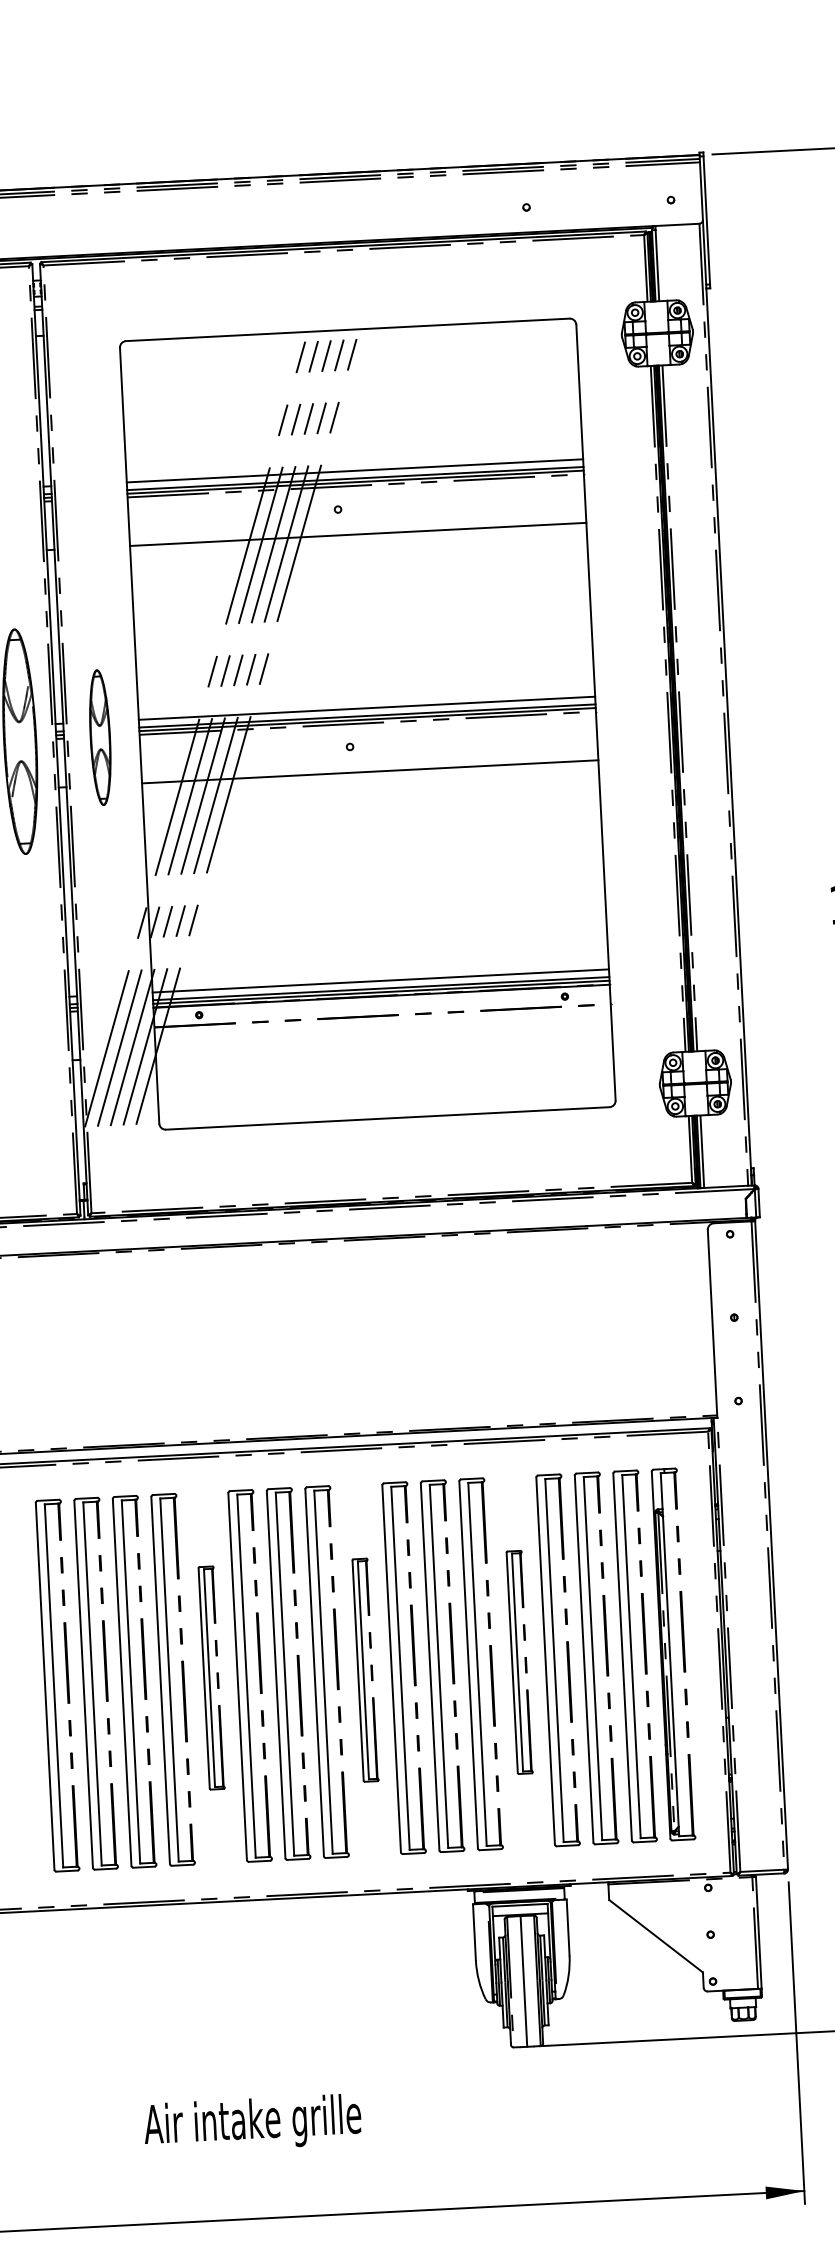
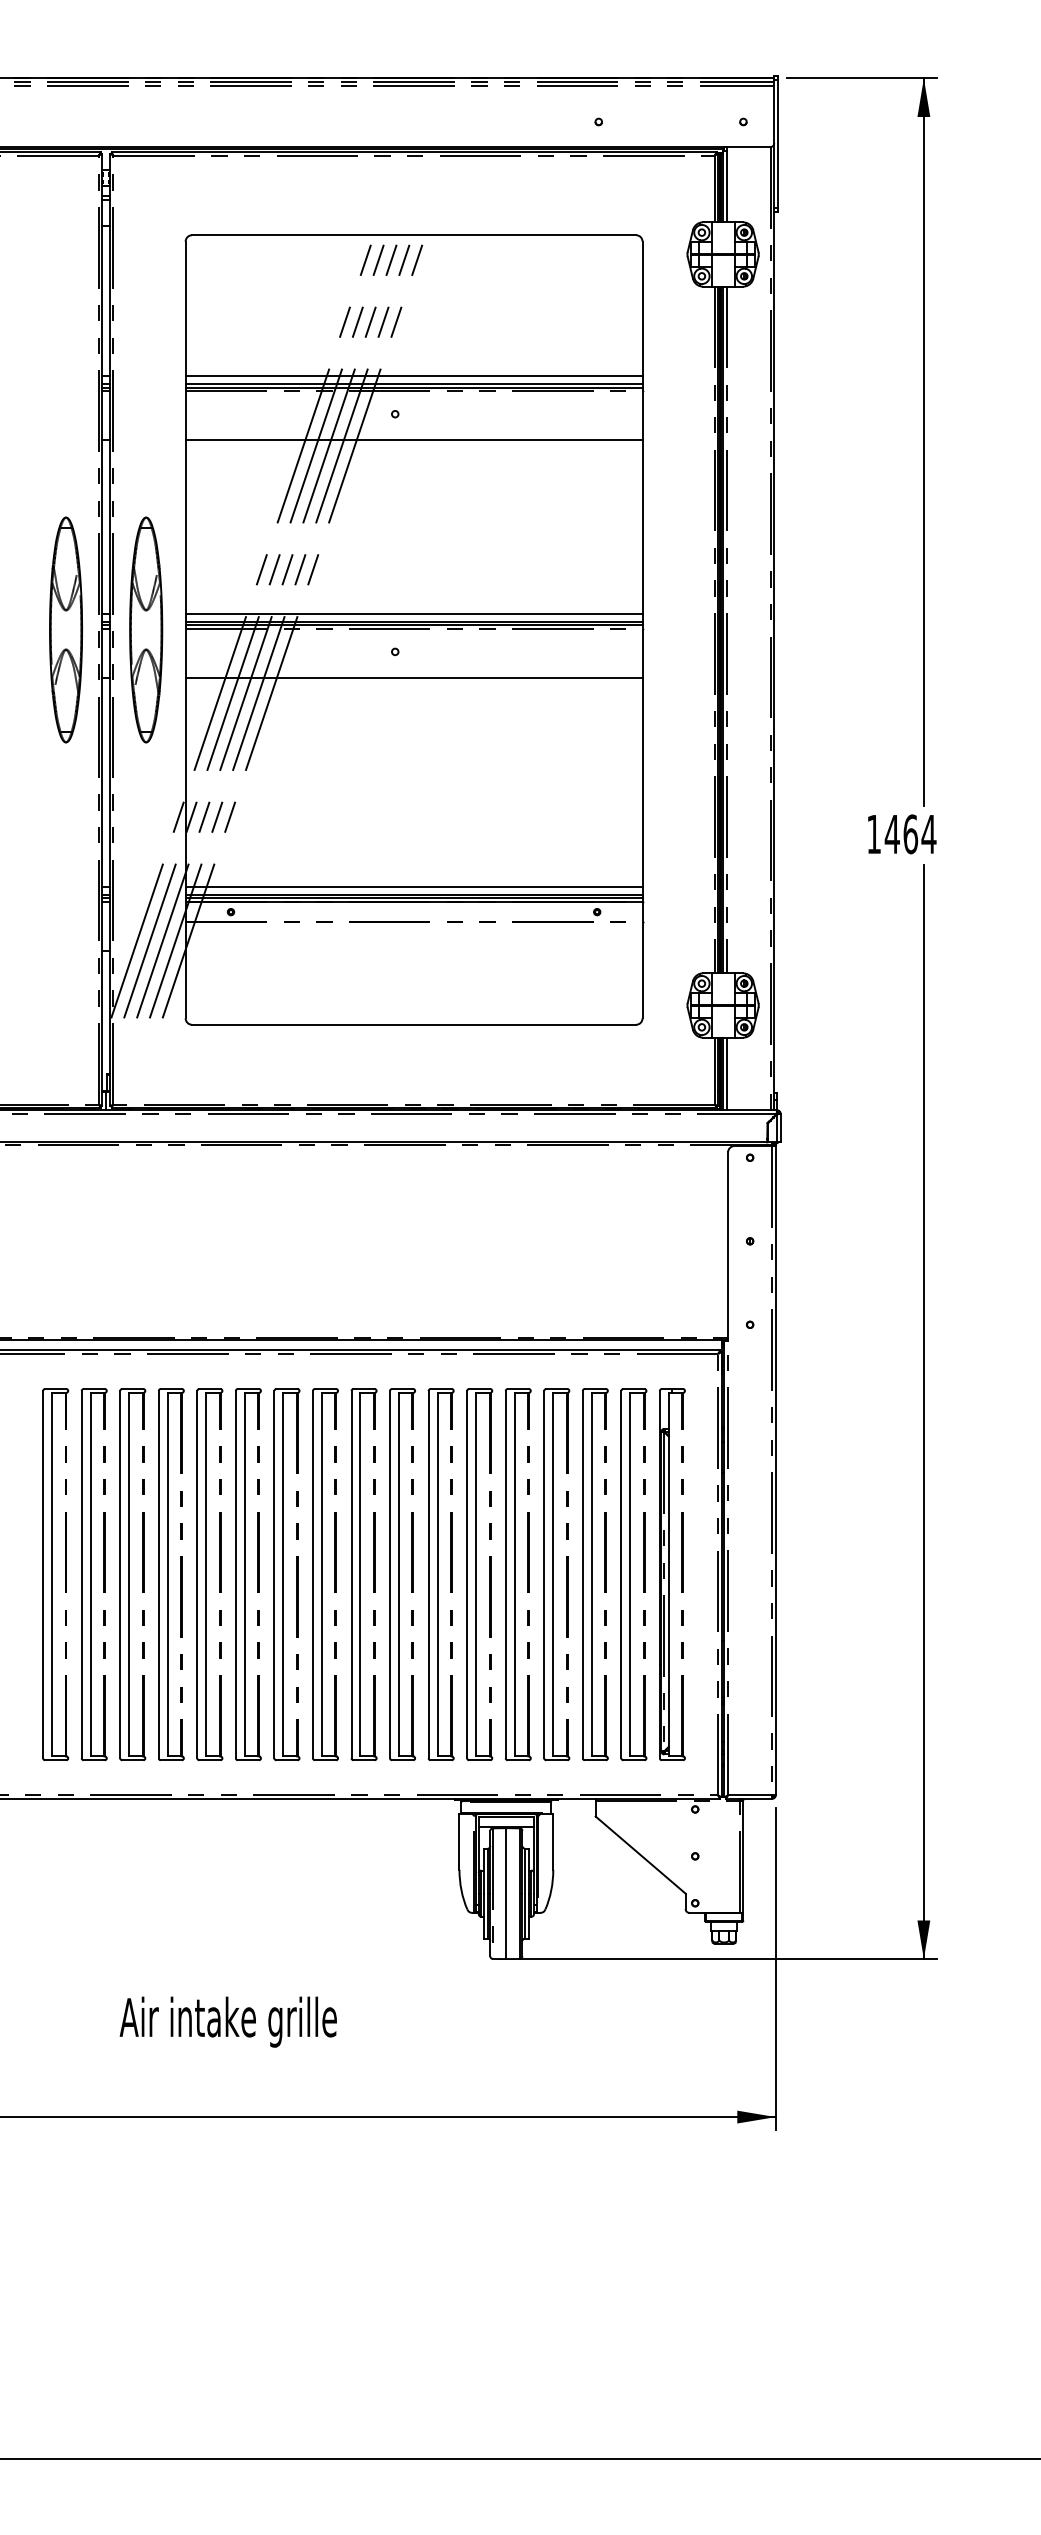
part: (100, 737) -> (146, 629), size x1.67
part: (519, 1662) -> (518, 1574), size x1.67
part: (365, 1669) -> (363, 1574), size x1.67
part: (211, 1677) -> (209, 1574), size x1.67

